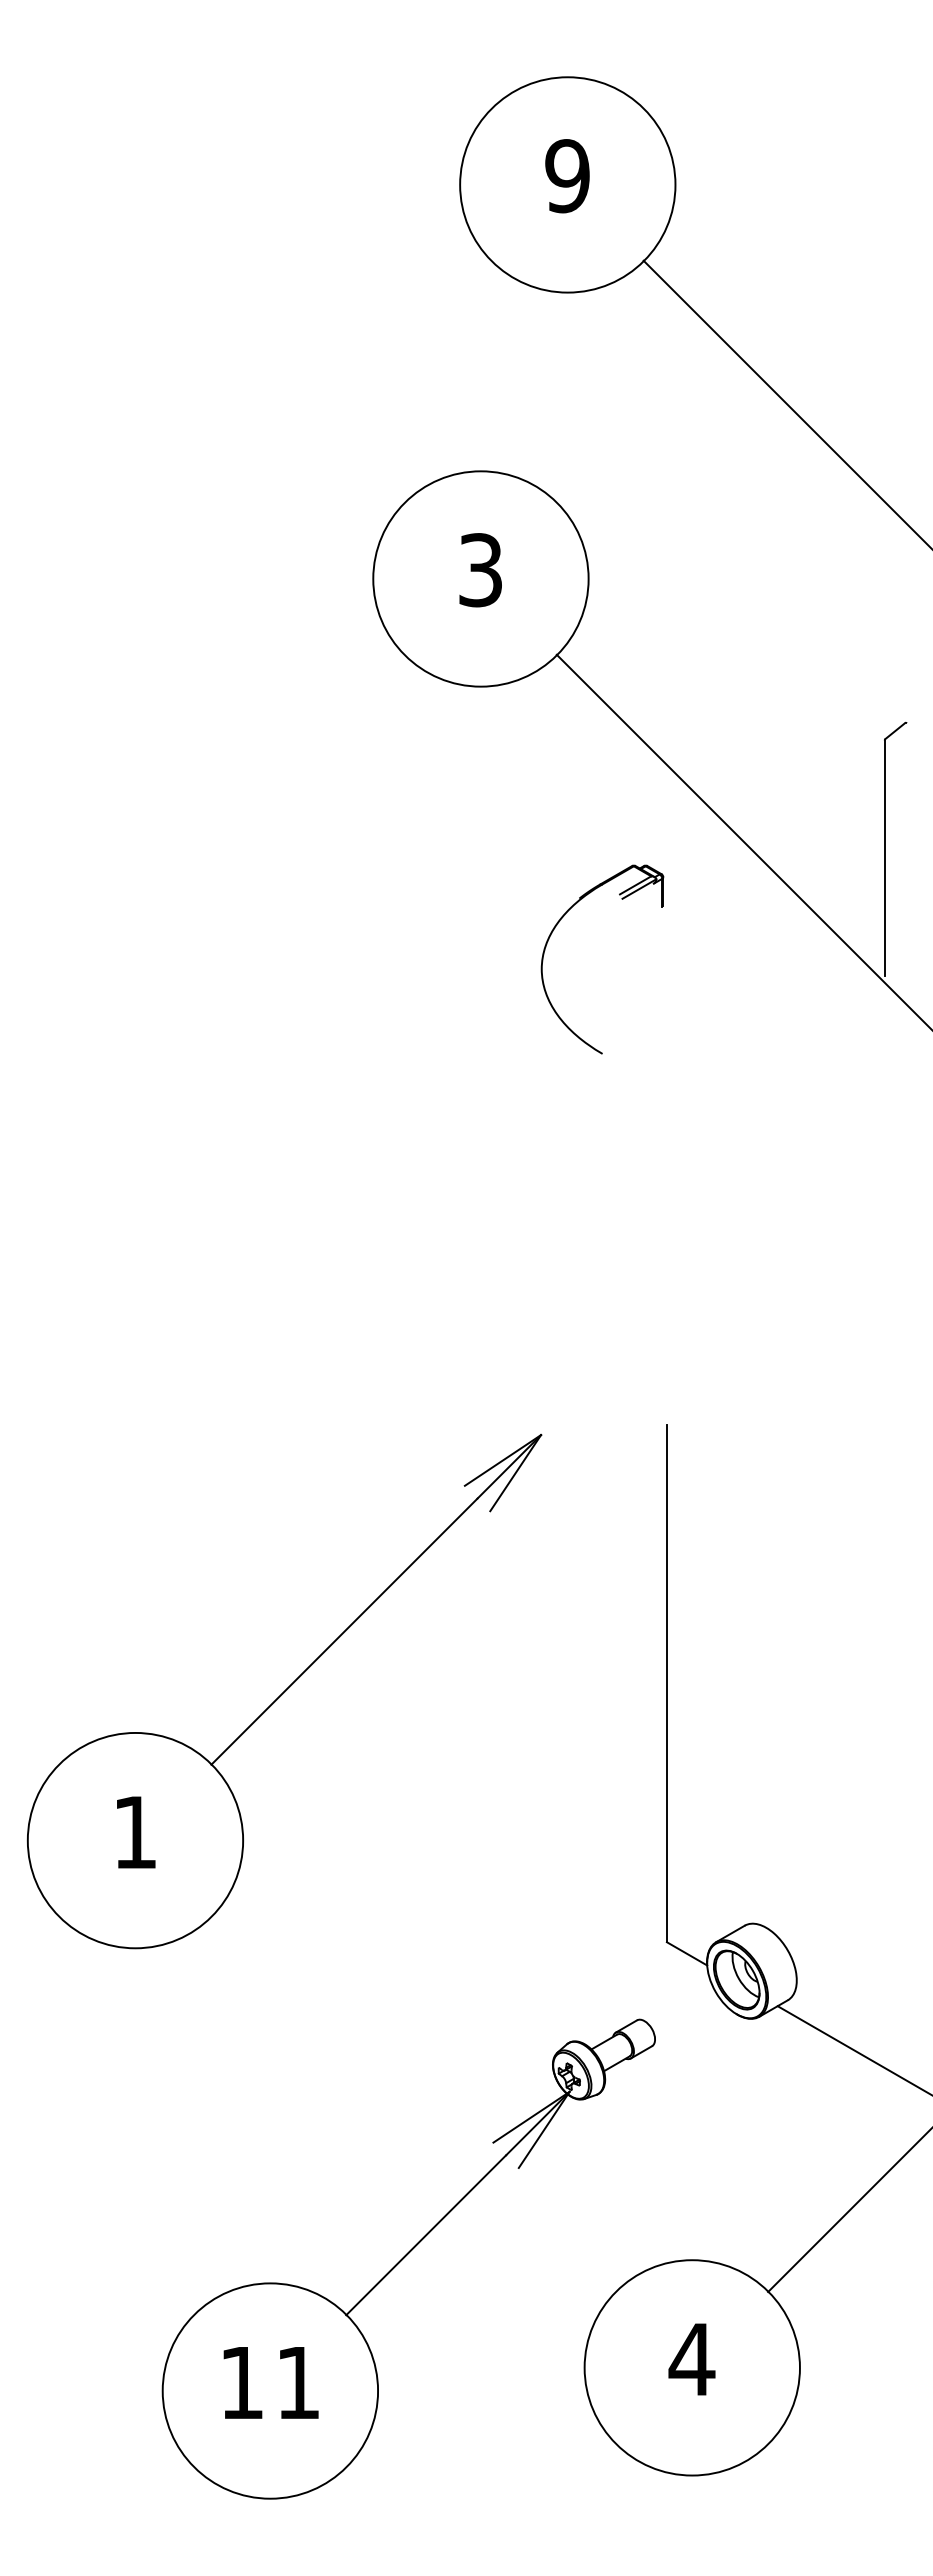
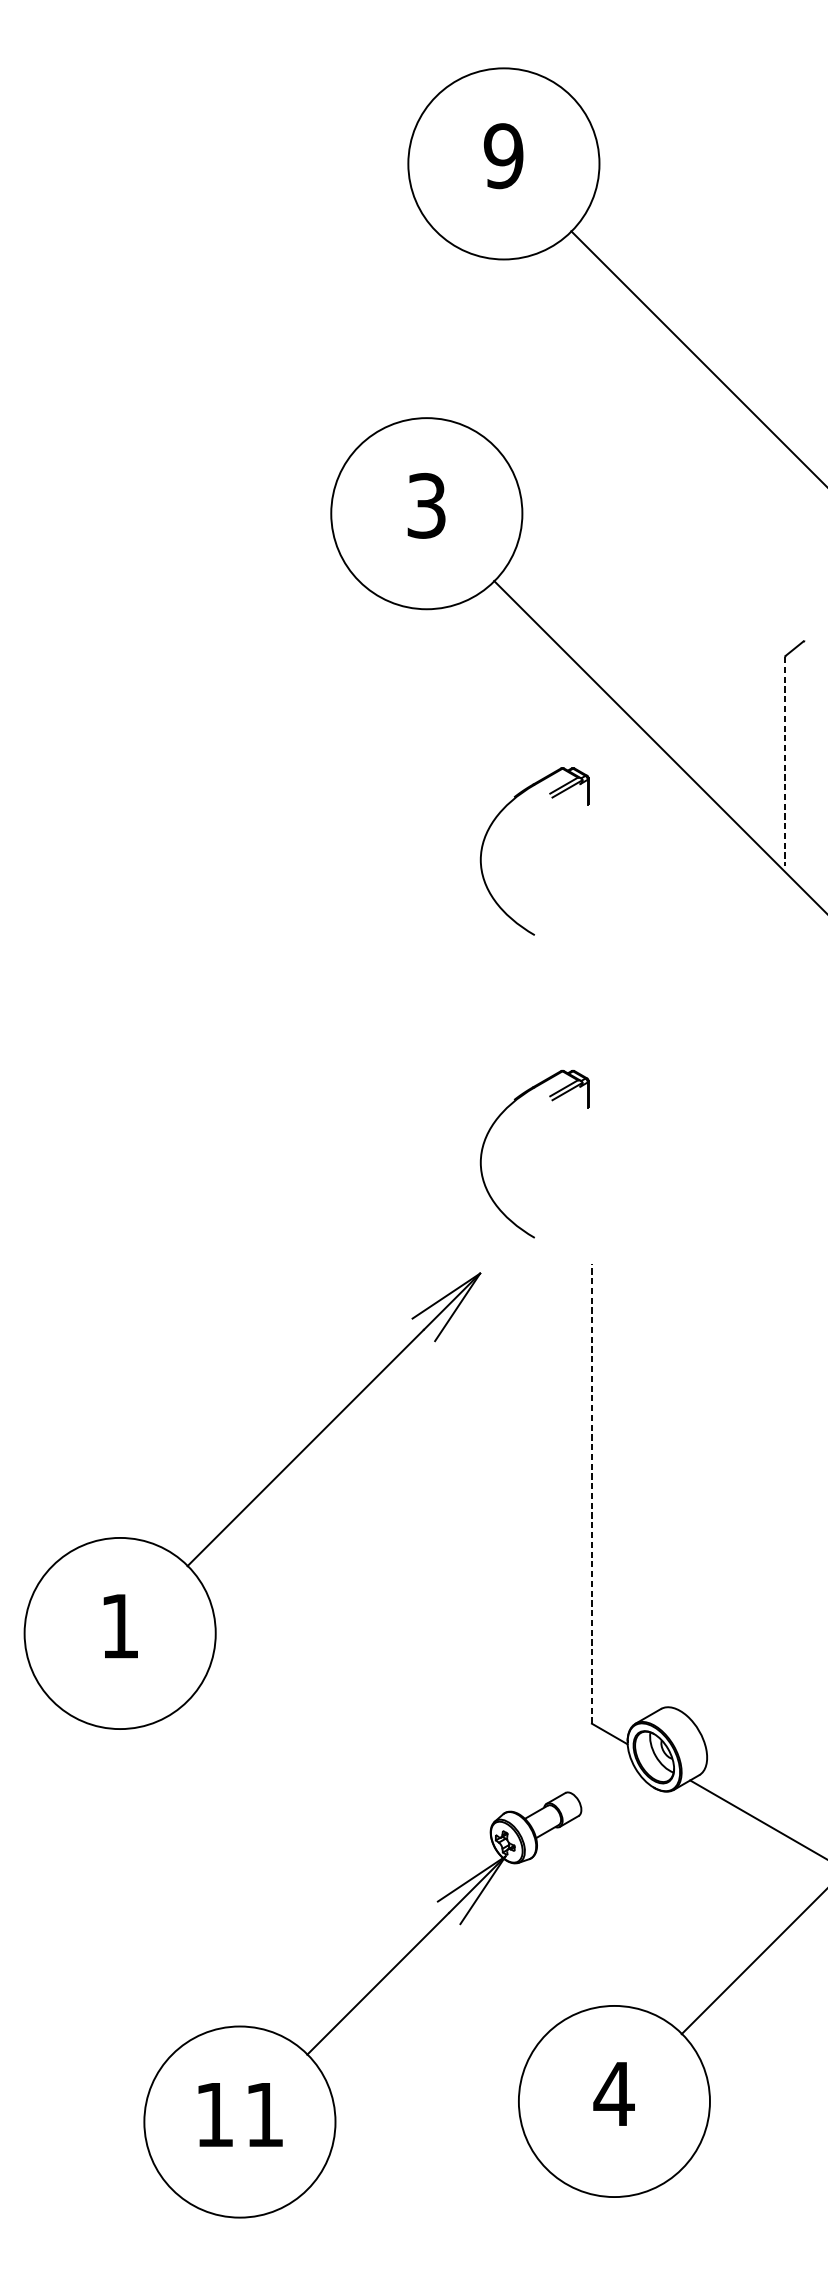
line: (884, 858) -> (785, 761), solid -> dashed
part: (555, 1269) -> (492, 1126), added
line: (666, 1683) -> (591, 1494), solid -> dashed

